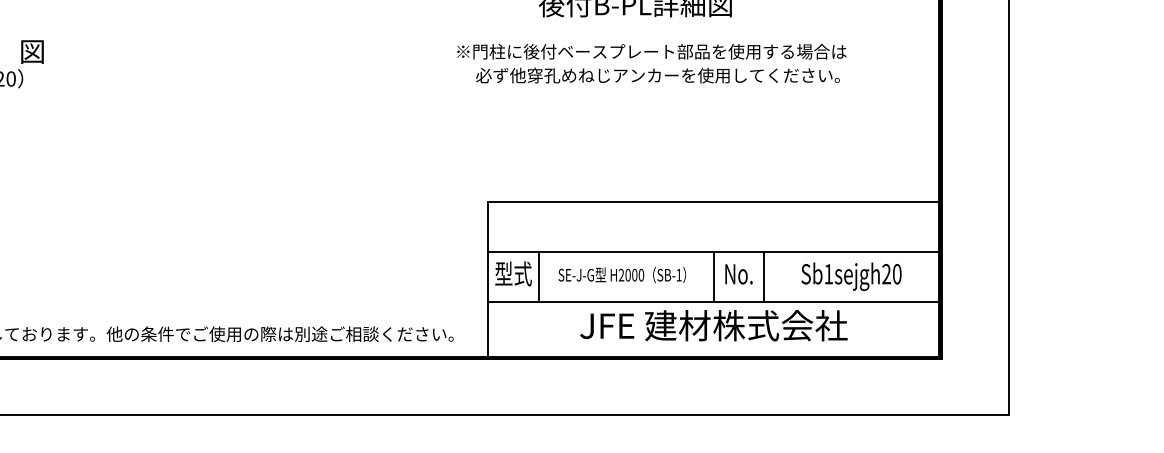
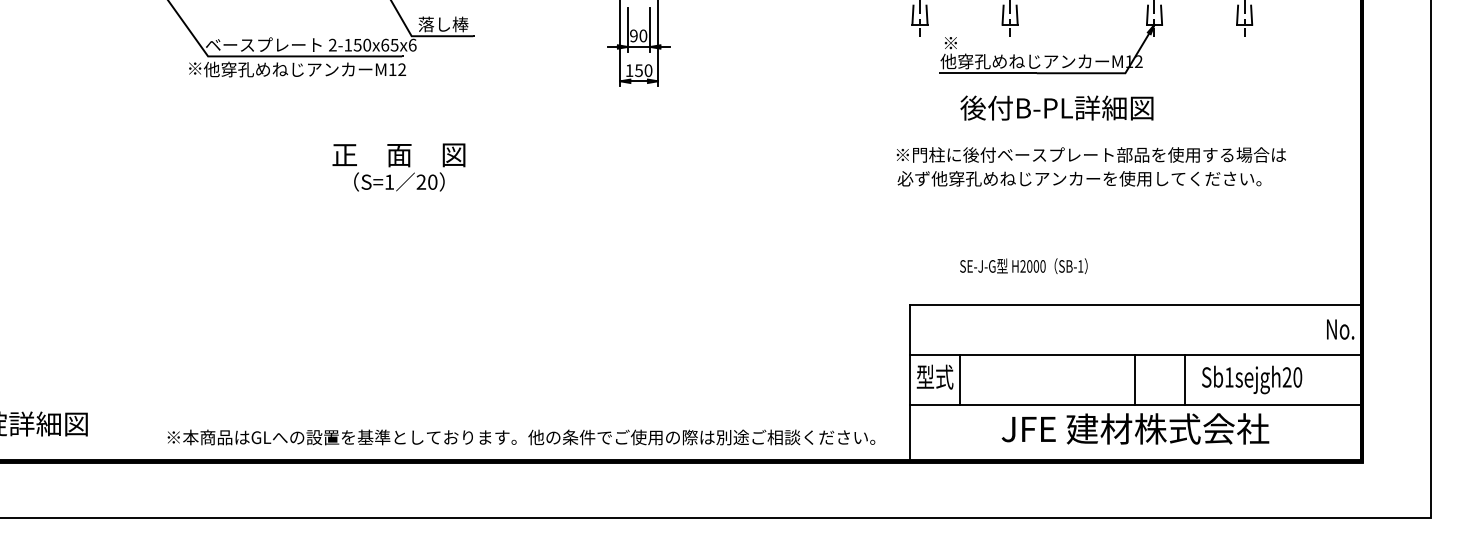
text: (650, 51) -> (1090, 154), moved
text: (621, 274) -> (1023, 265), moved
text: (738, 274) -> (1340, 329), moved
text: (851, 276) -> (1252, 379), moved

